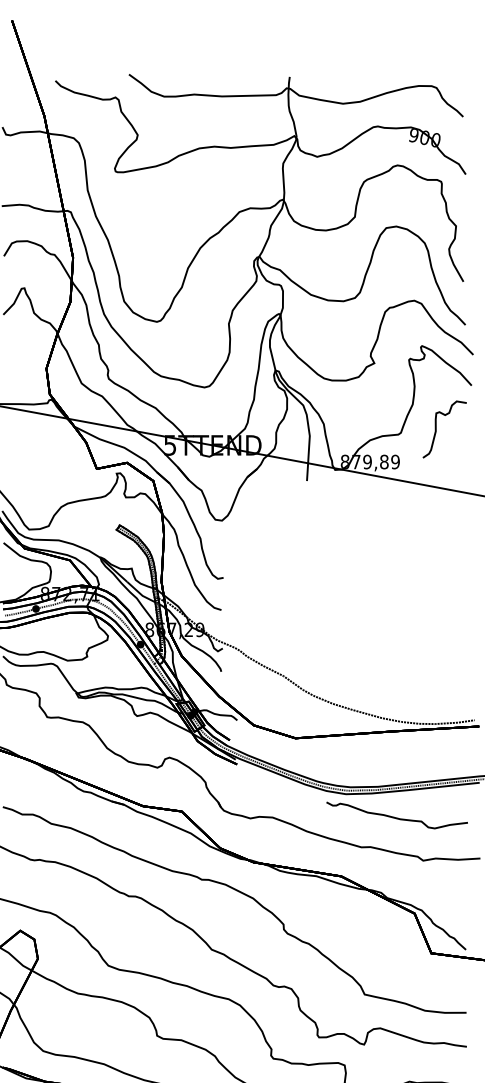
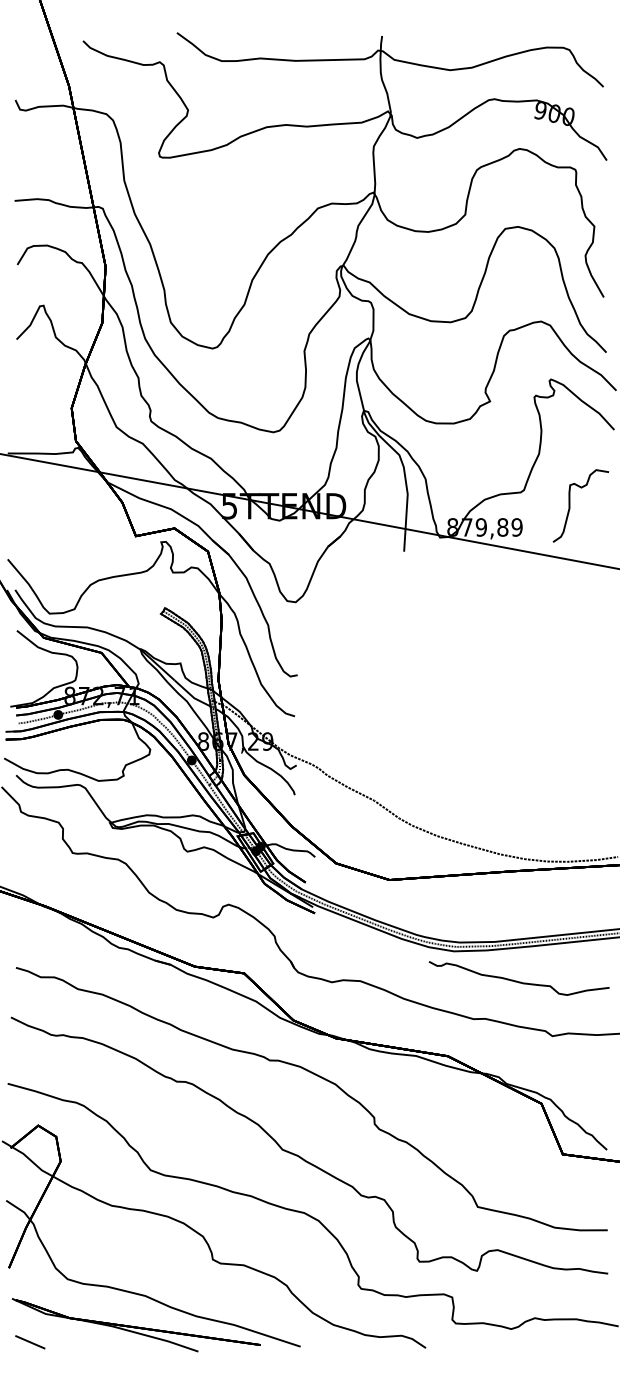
curve: (436, 429) -> (570, 505), moved

